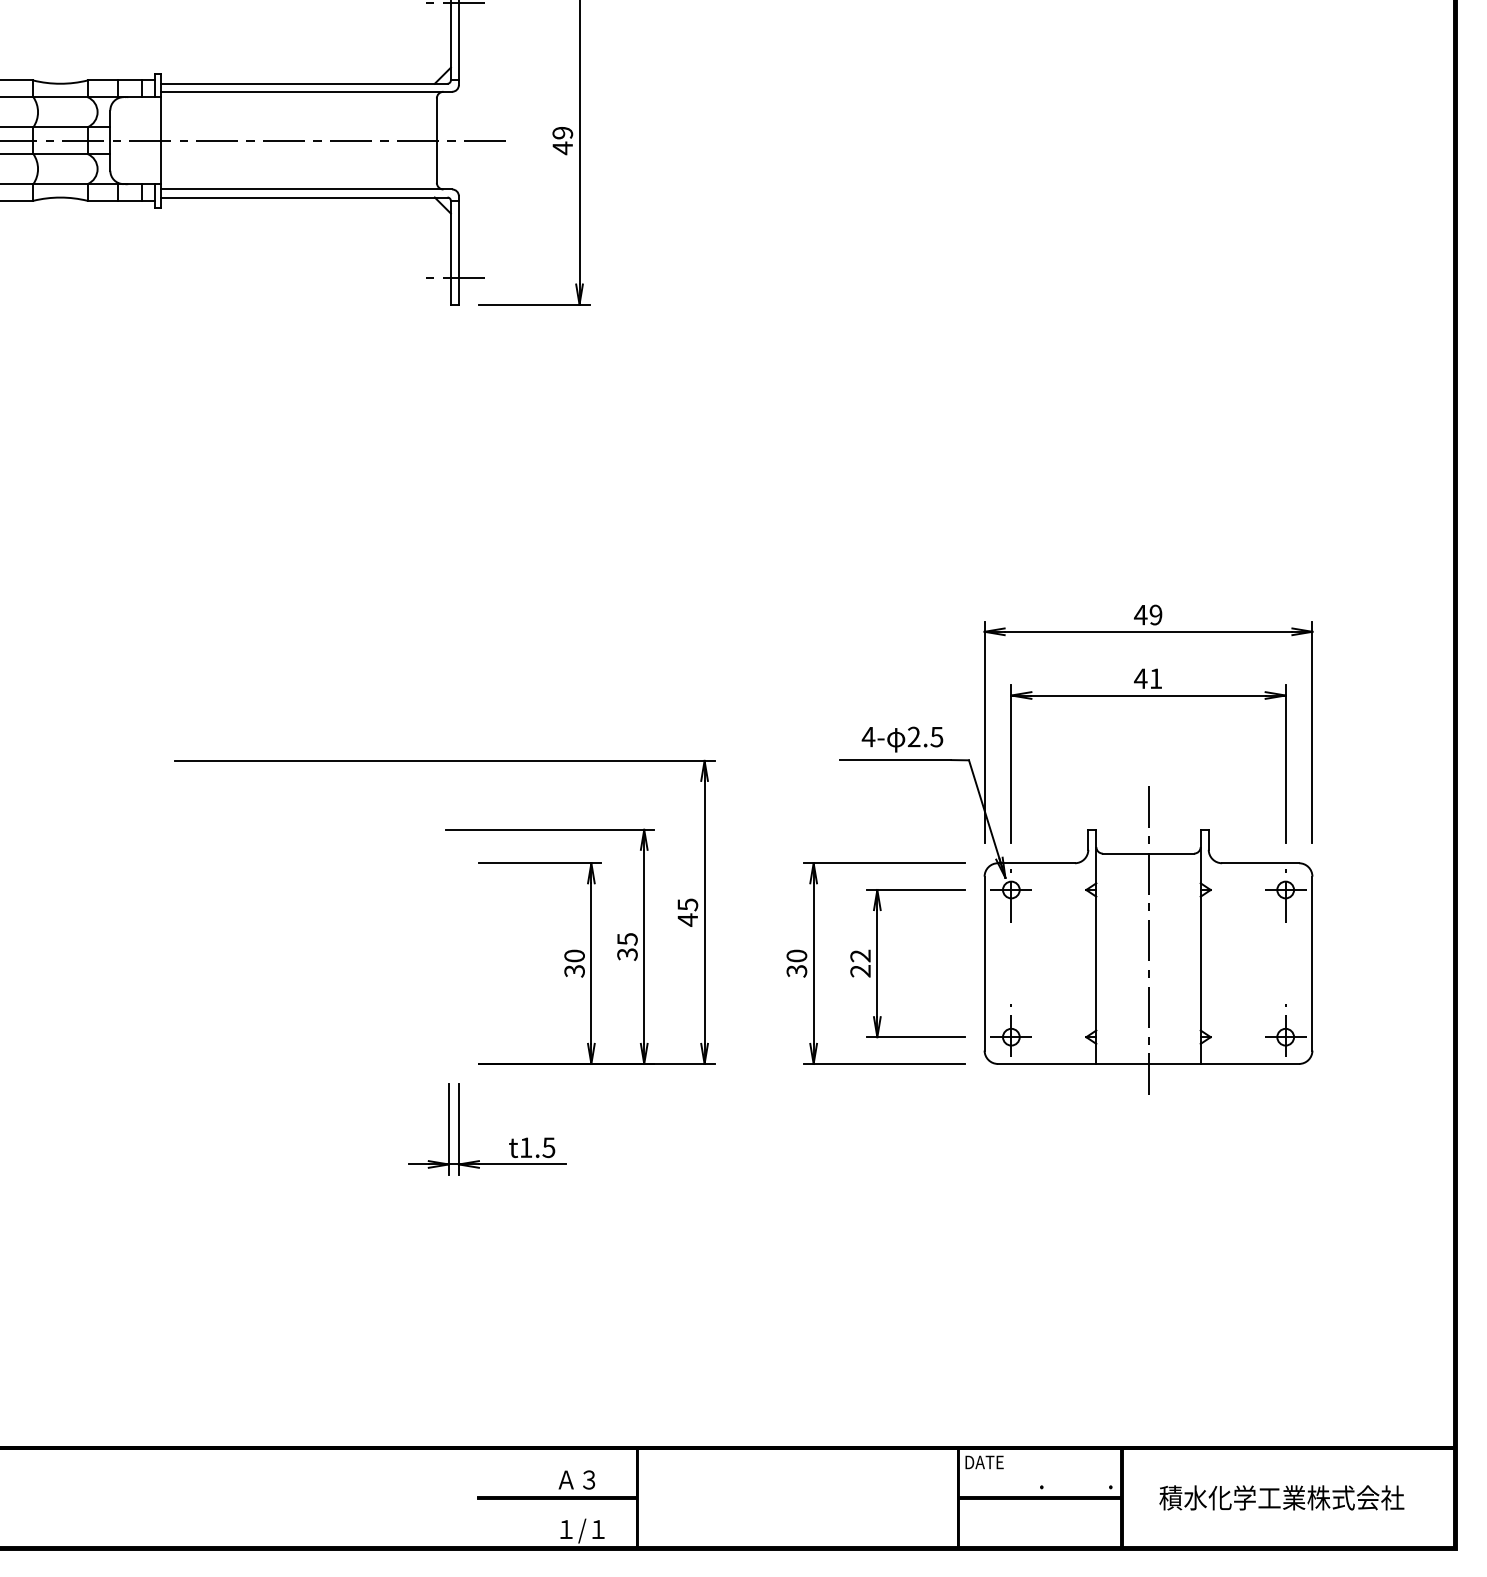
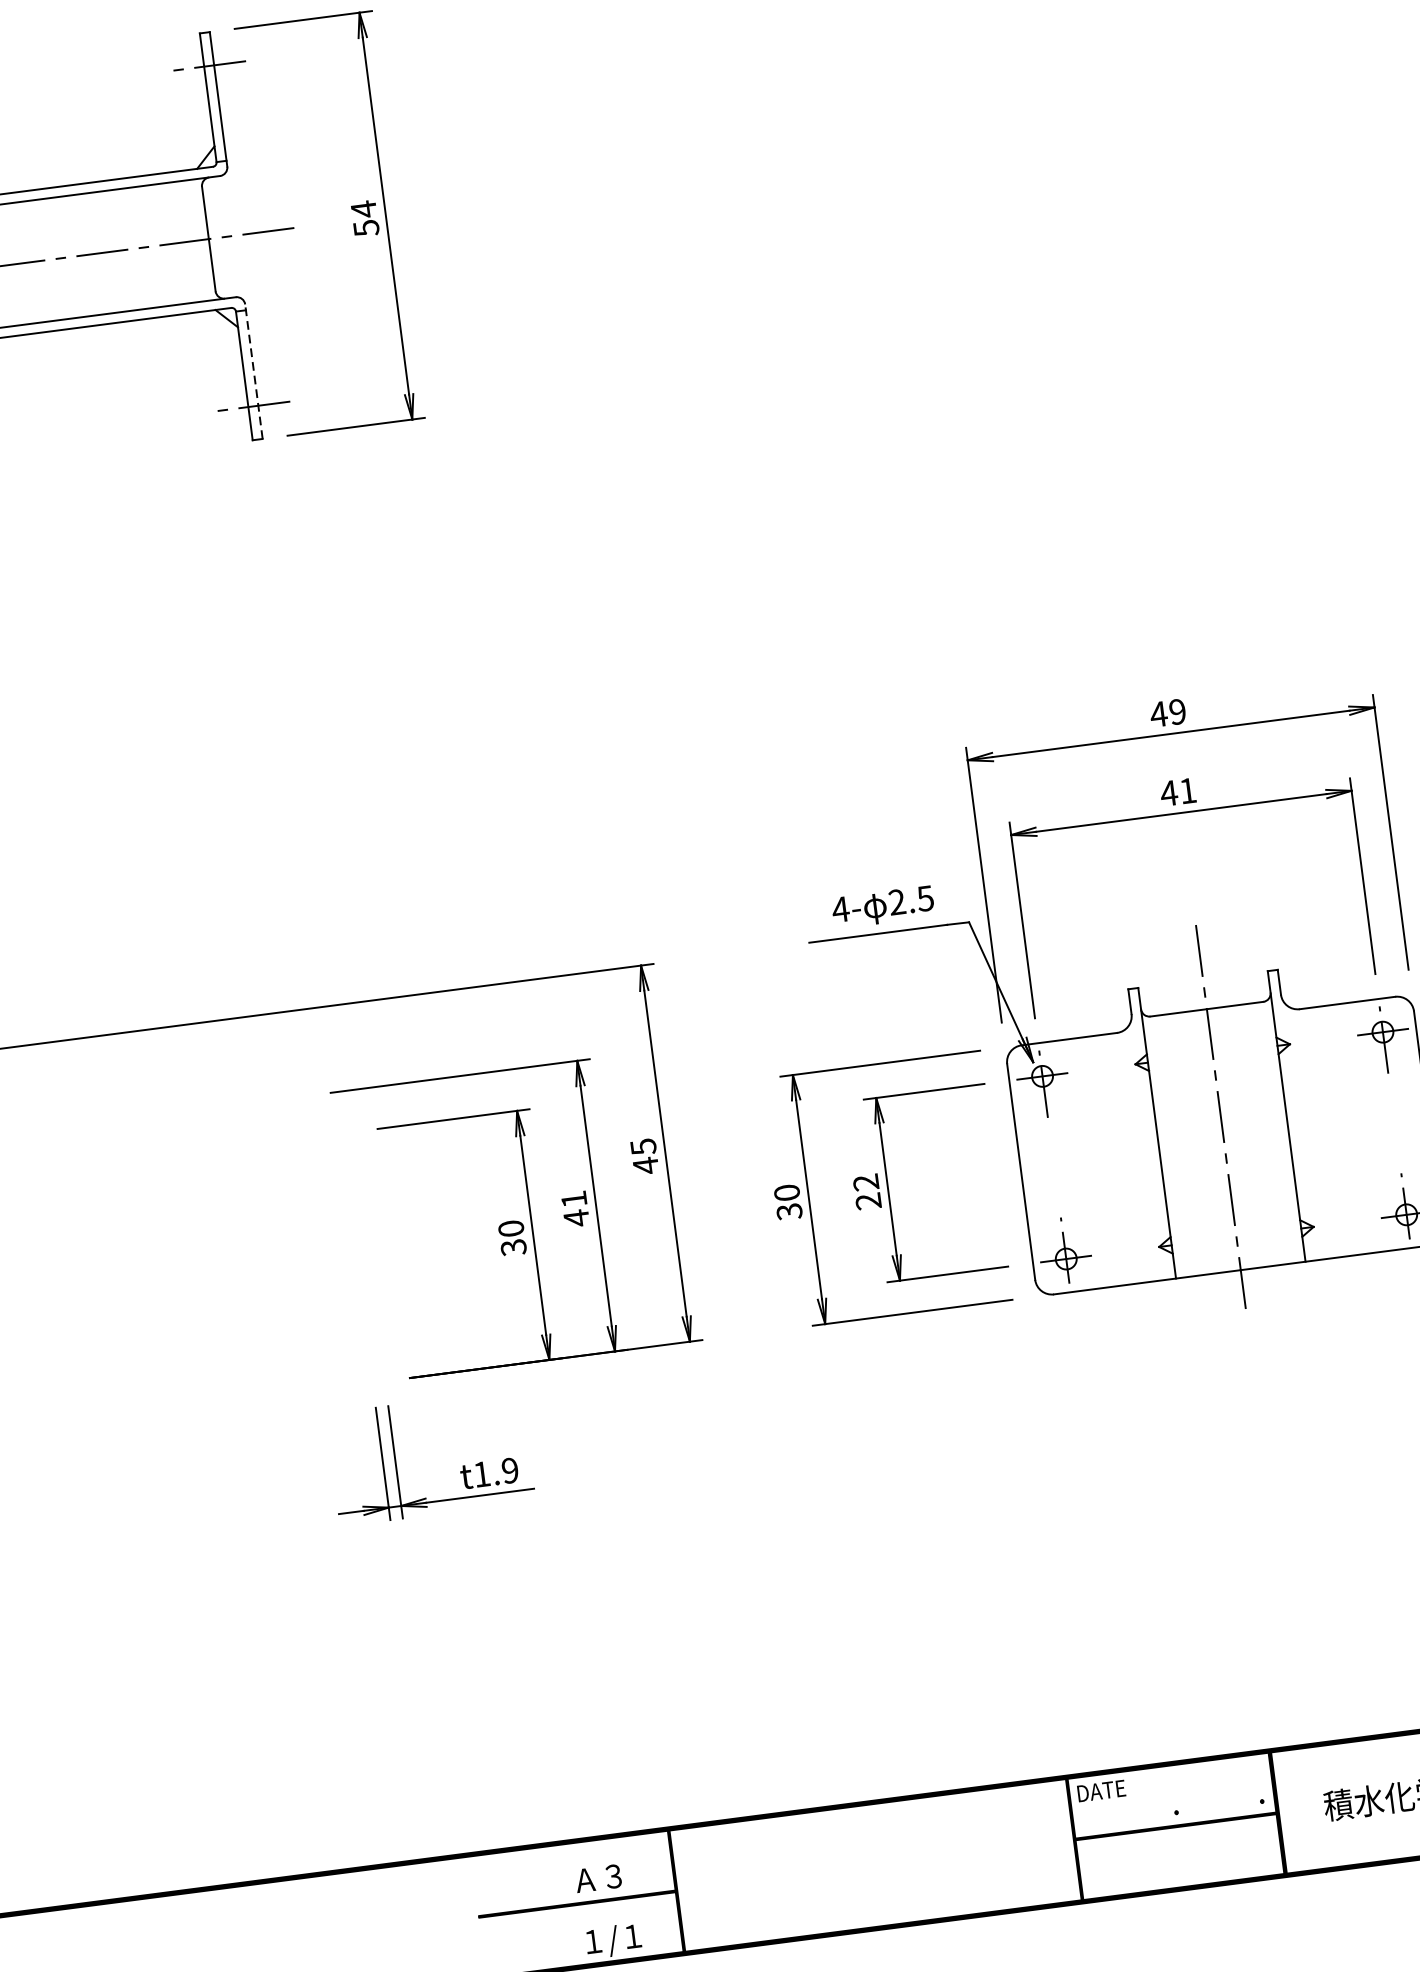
text: (562, 140) -> (364, 218), 49 -> 54
line: (458, 249) -> (253, 370), solid -> dashed
text: (627, 947) -> (575, 1209), 35 -> 41
text: (548, 1147) -> (509, 1470), t1.5 -> t1.9

